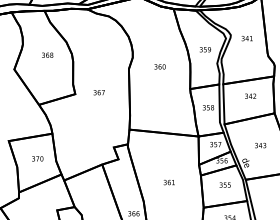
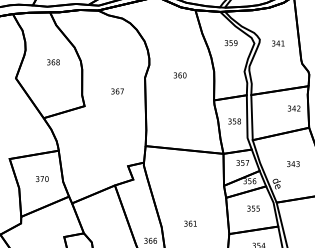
text: (204, 50) -> (230, 43), moved
text: (99, 92) -> (117, 91), moved
text: (250, 96) -> (294, 108), moved
text: (169, 182) -> (190, 223), moved

